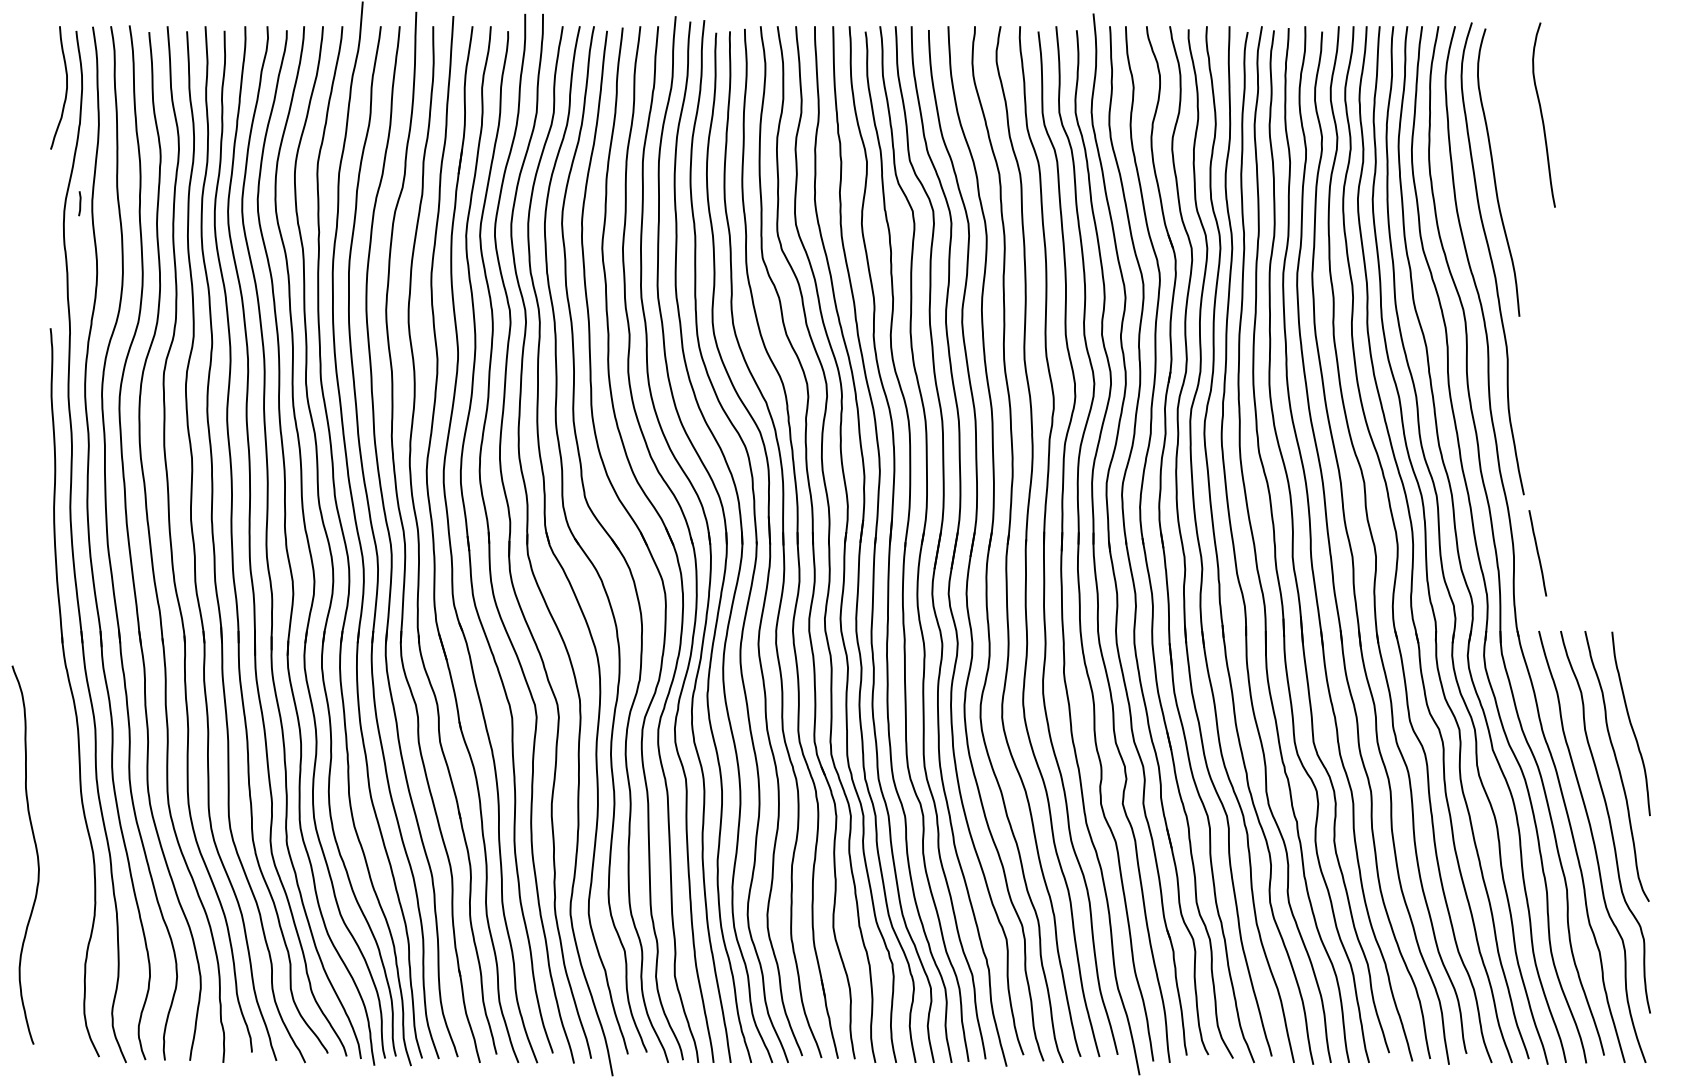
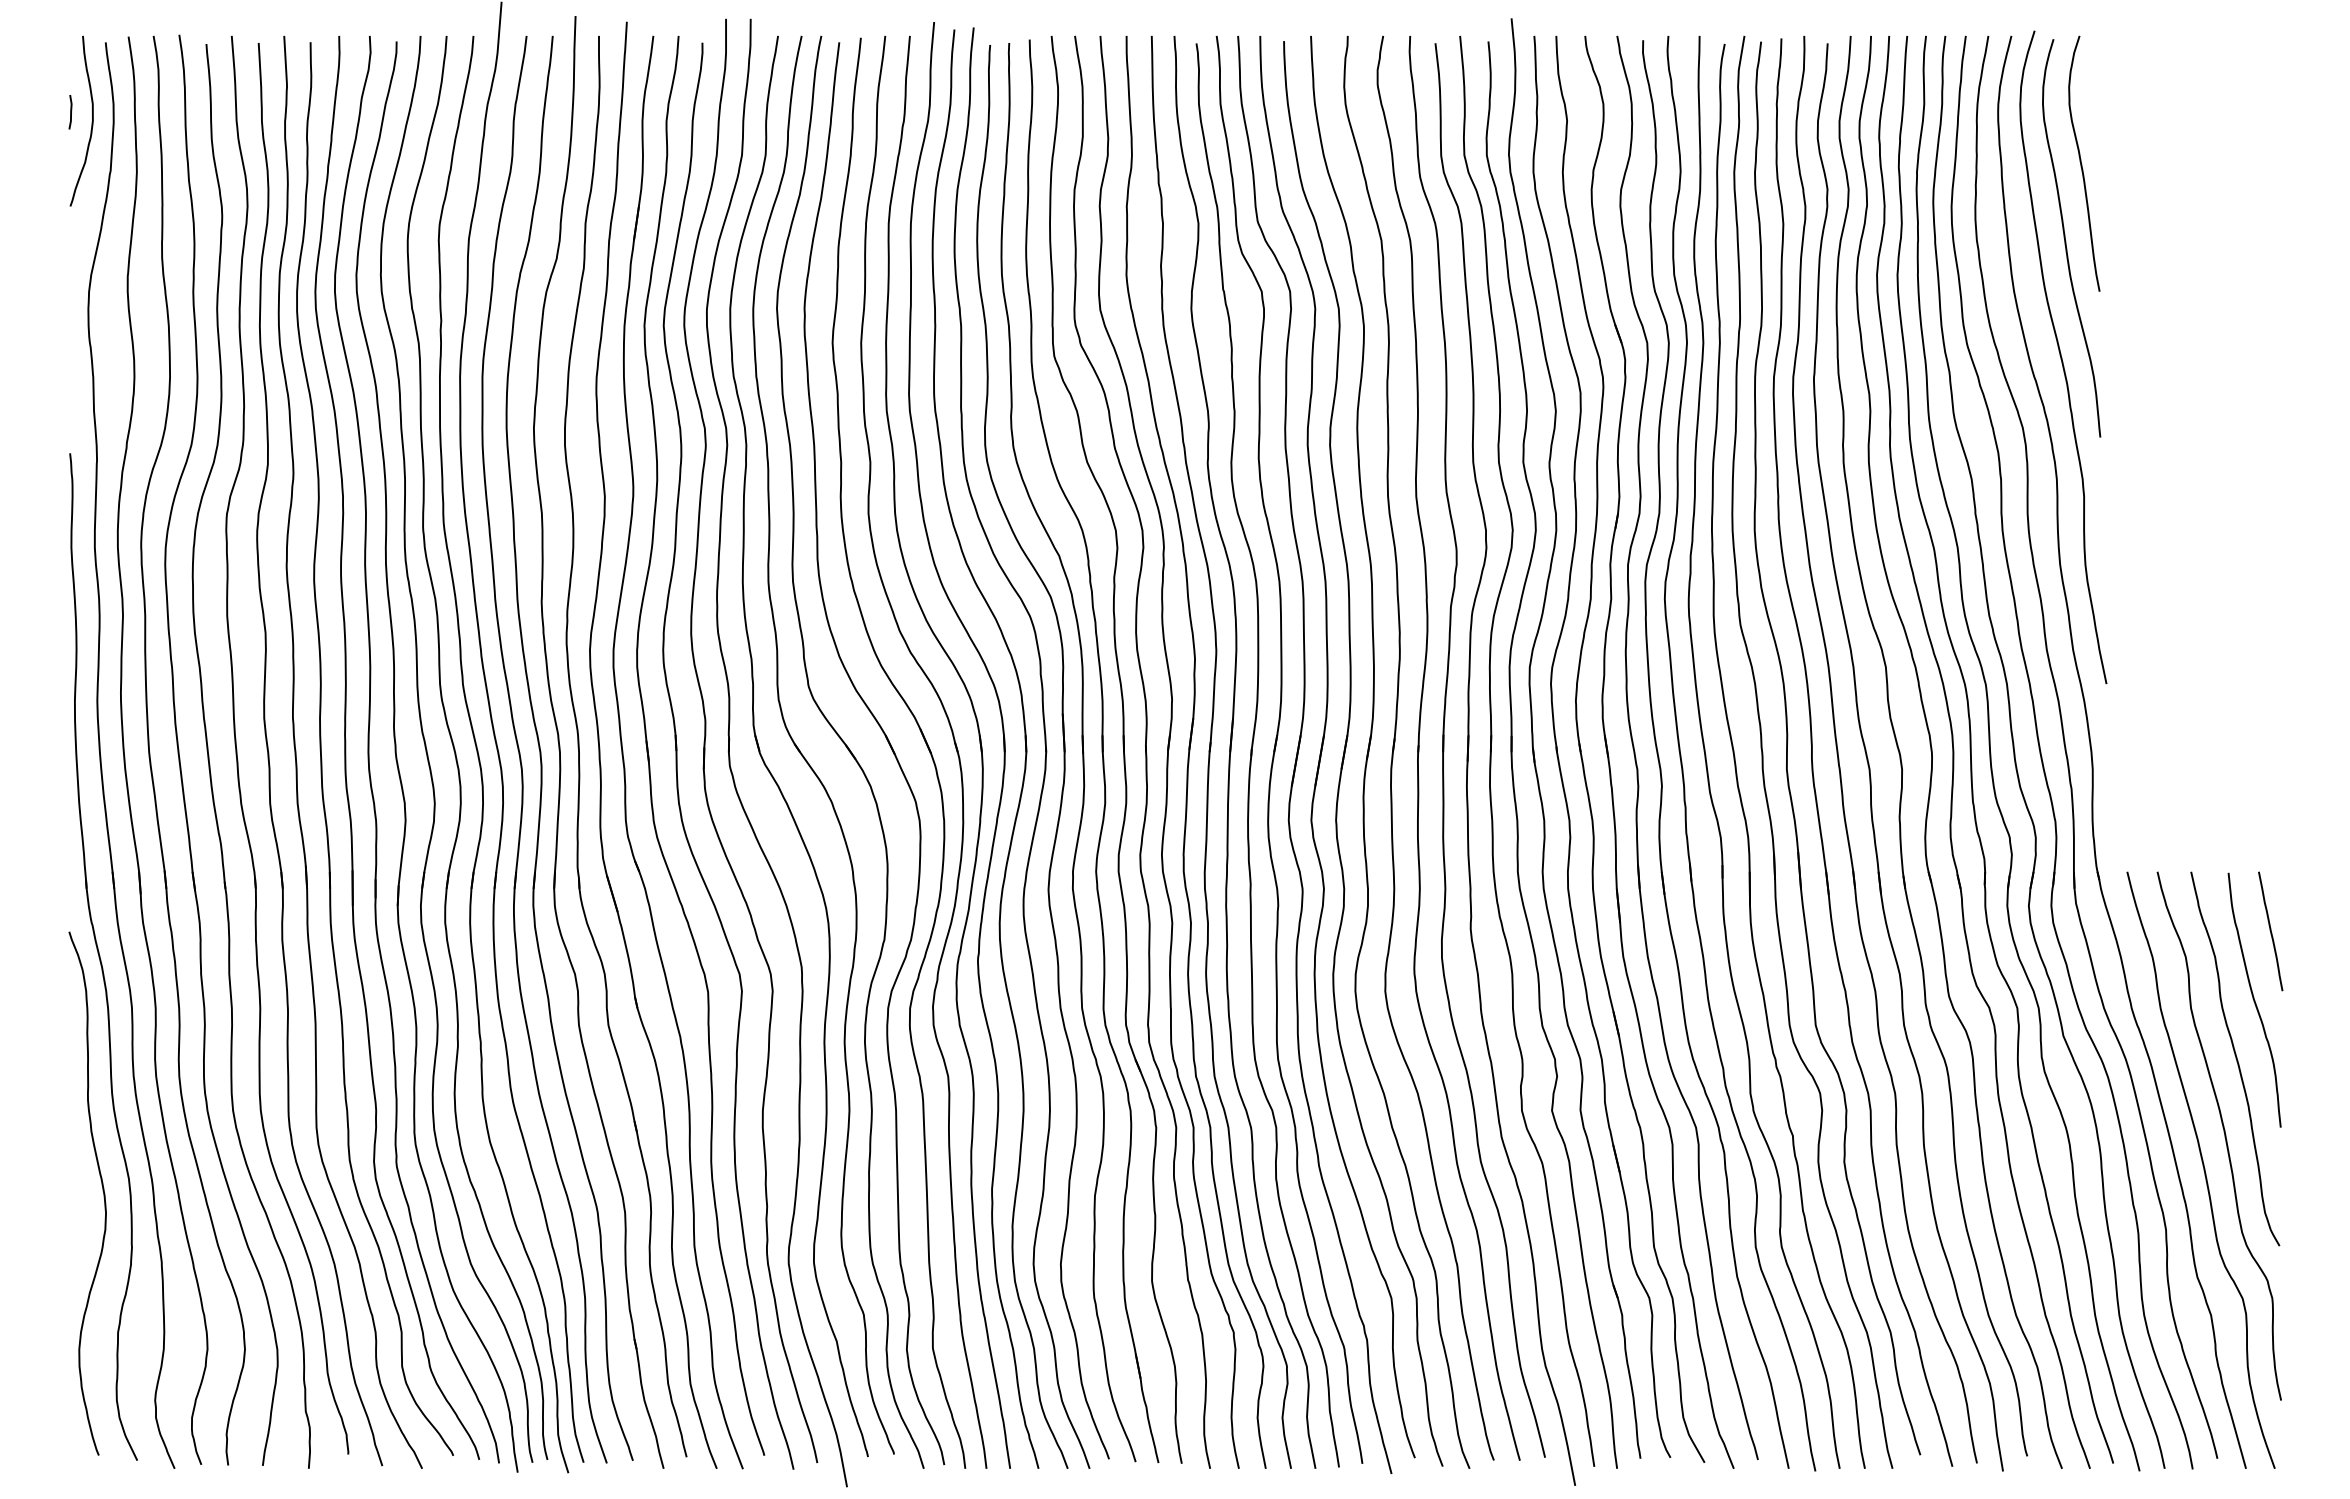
curve: (1542, 115) -> (2082, 164), moved
line: (79, 203) -> (70, 112), moved
line: (1537, 553) -> (2270, 931), moved
curve: (36, 852) -> (102, 1190), moved

